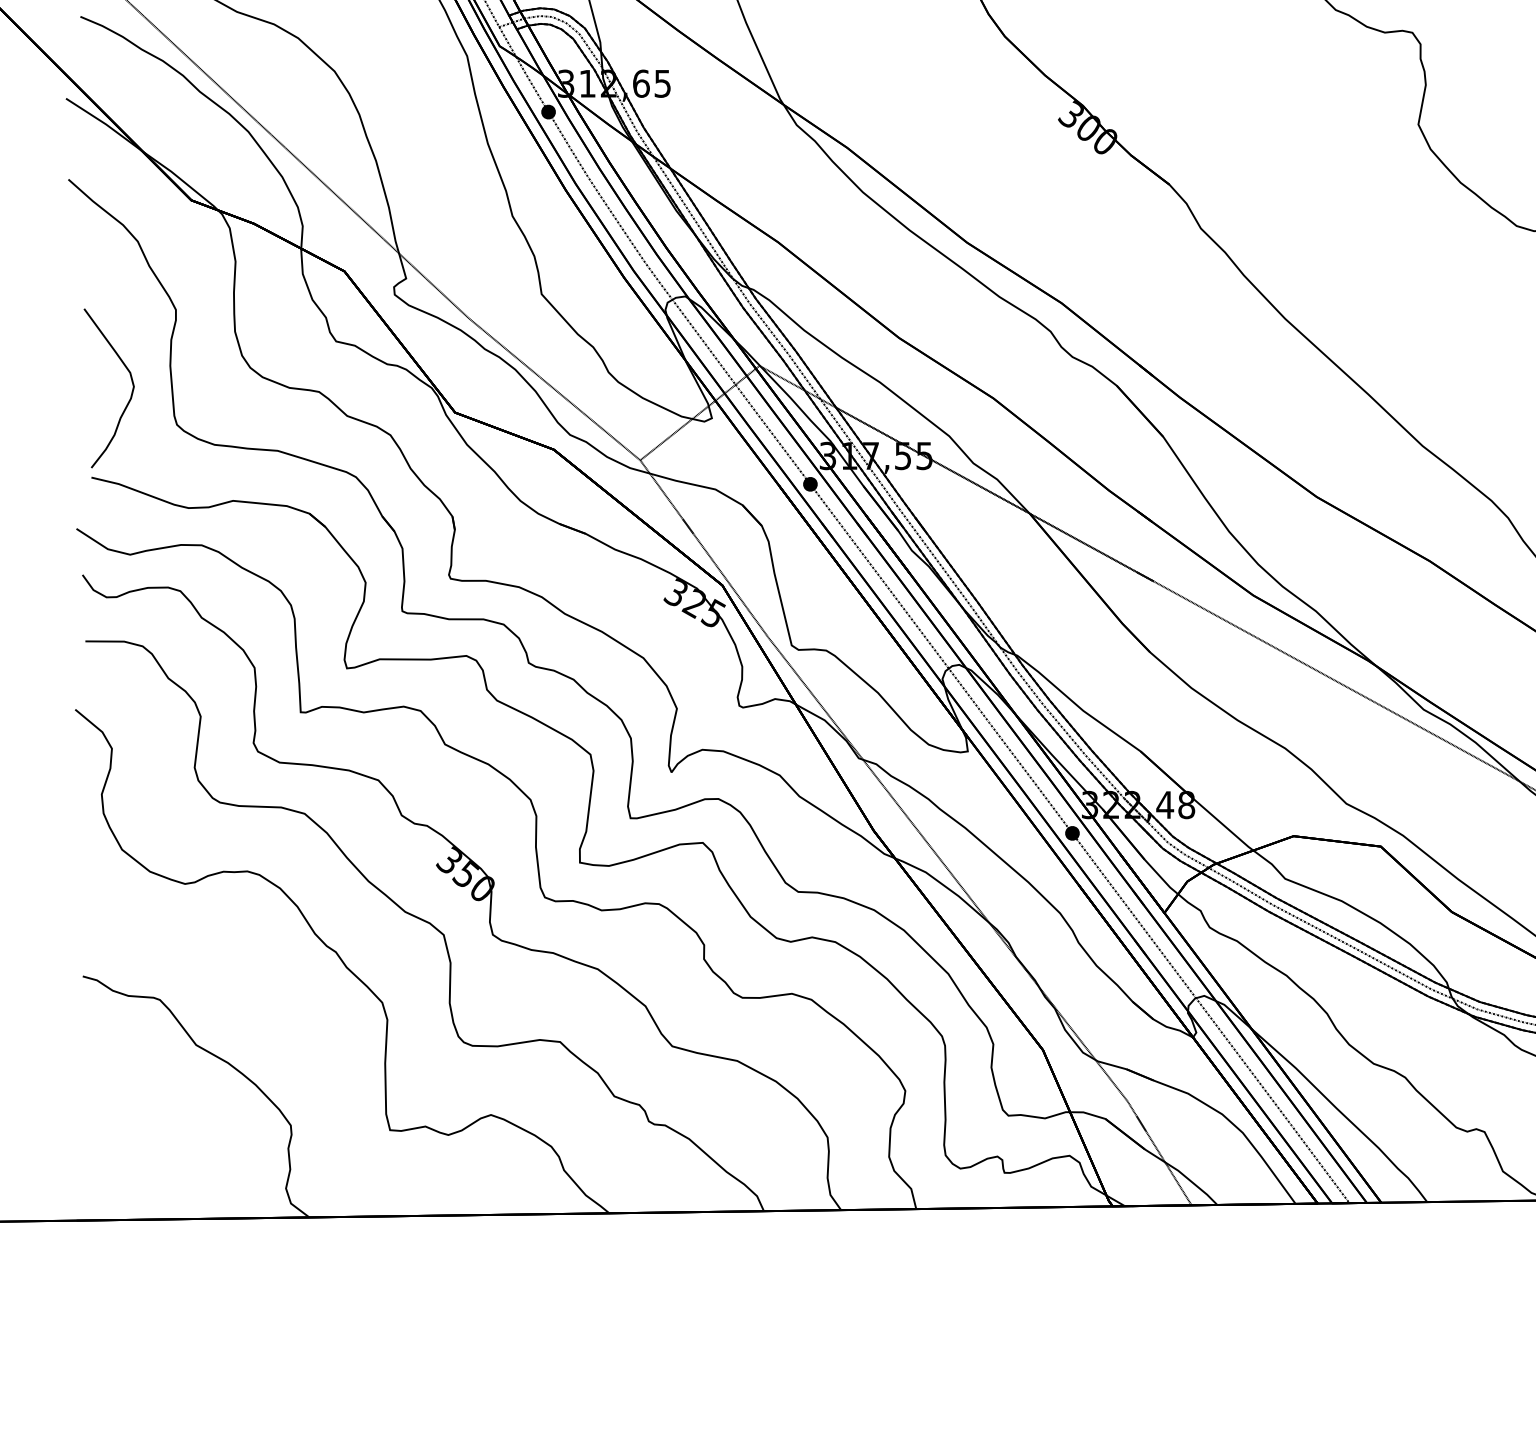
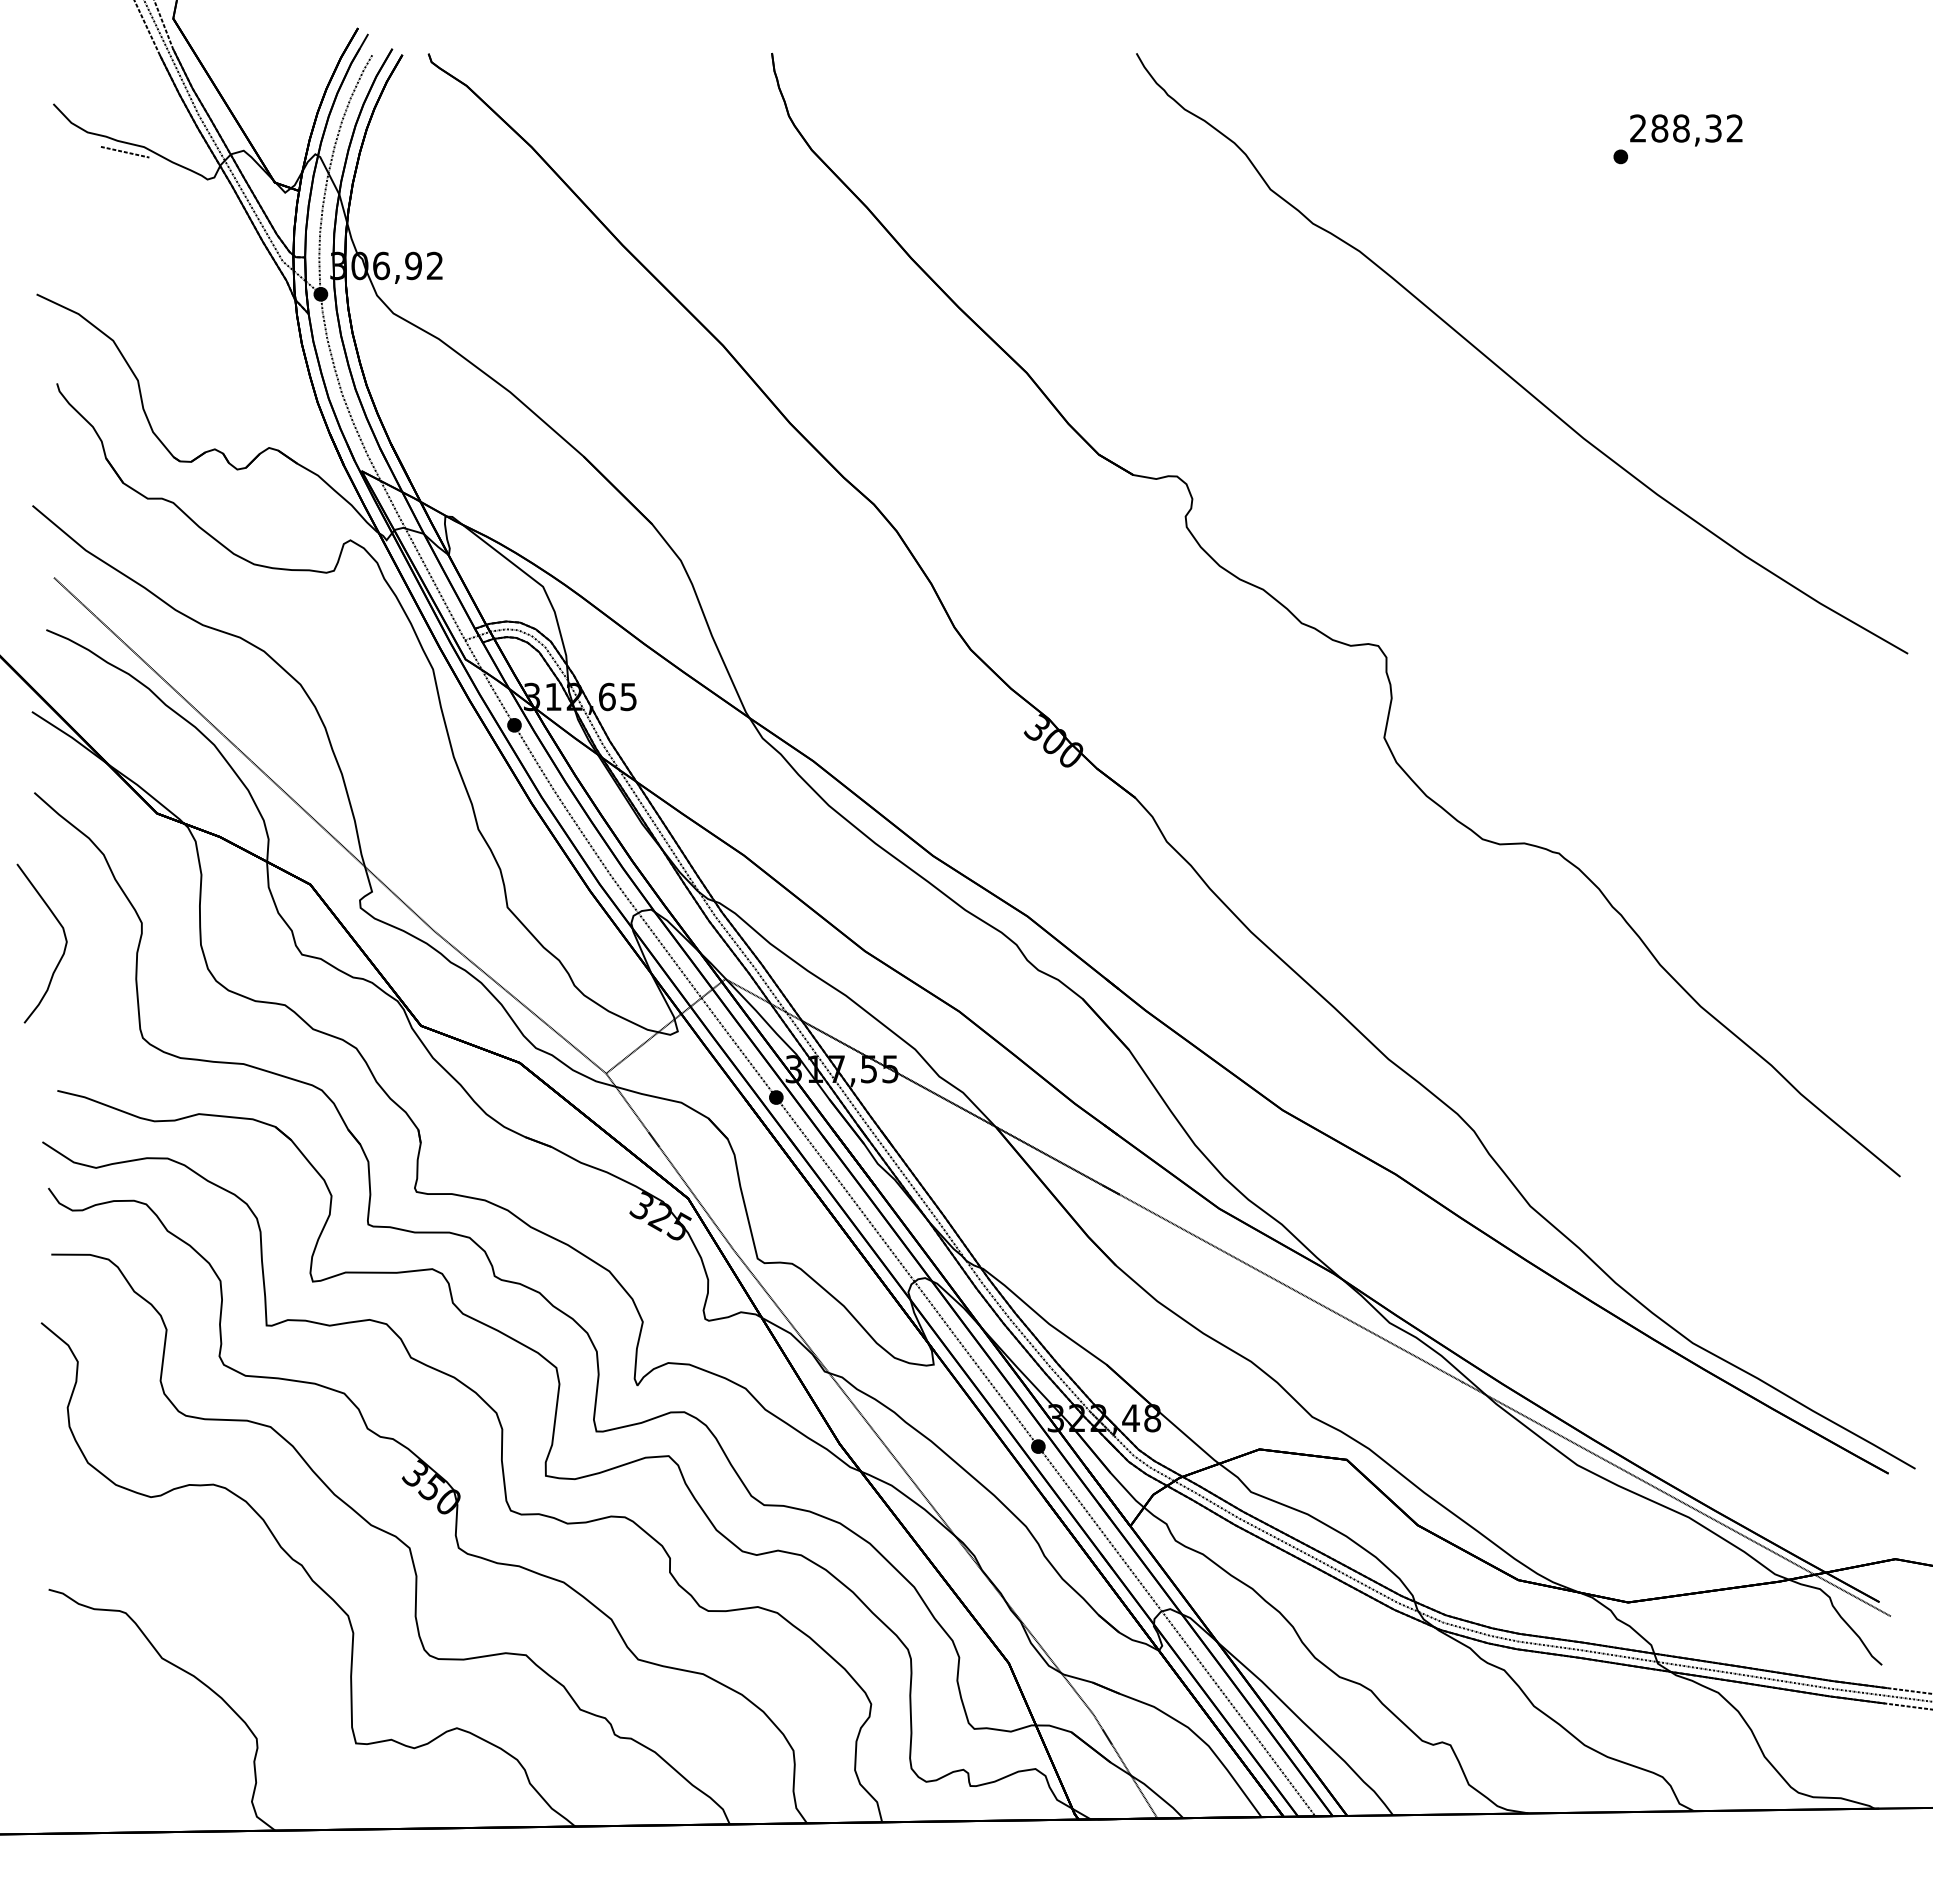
curve: (130, 395) -> (63, 950), moved

